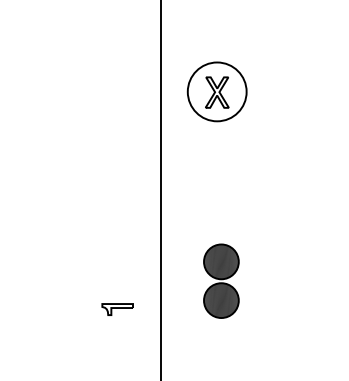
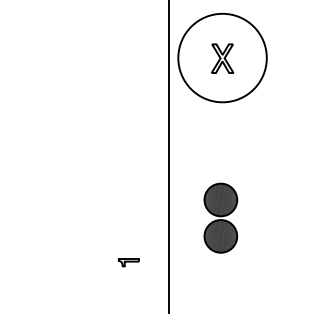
circle: (216, 91) -> (221, 57), size x1.6
part: (221, 280) -> (220, 217), moved
part: (117, 309) -> (128, 262), size x0.7

